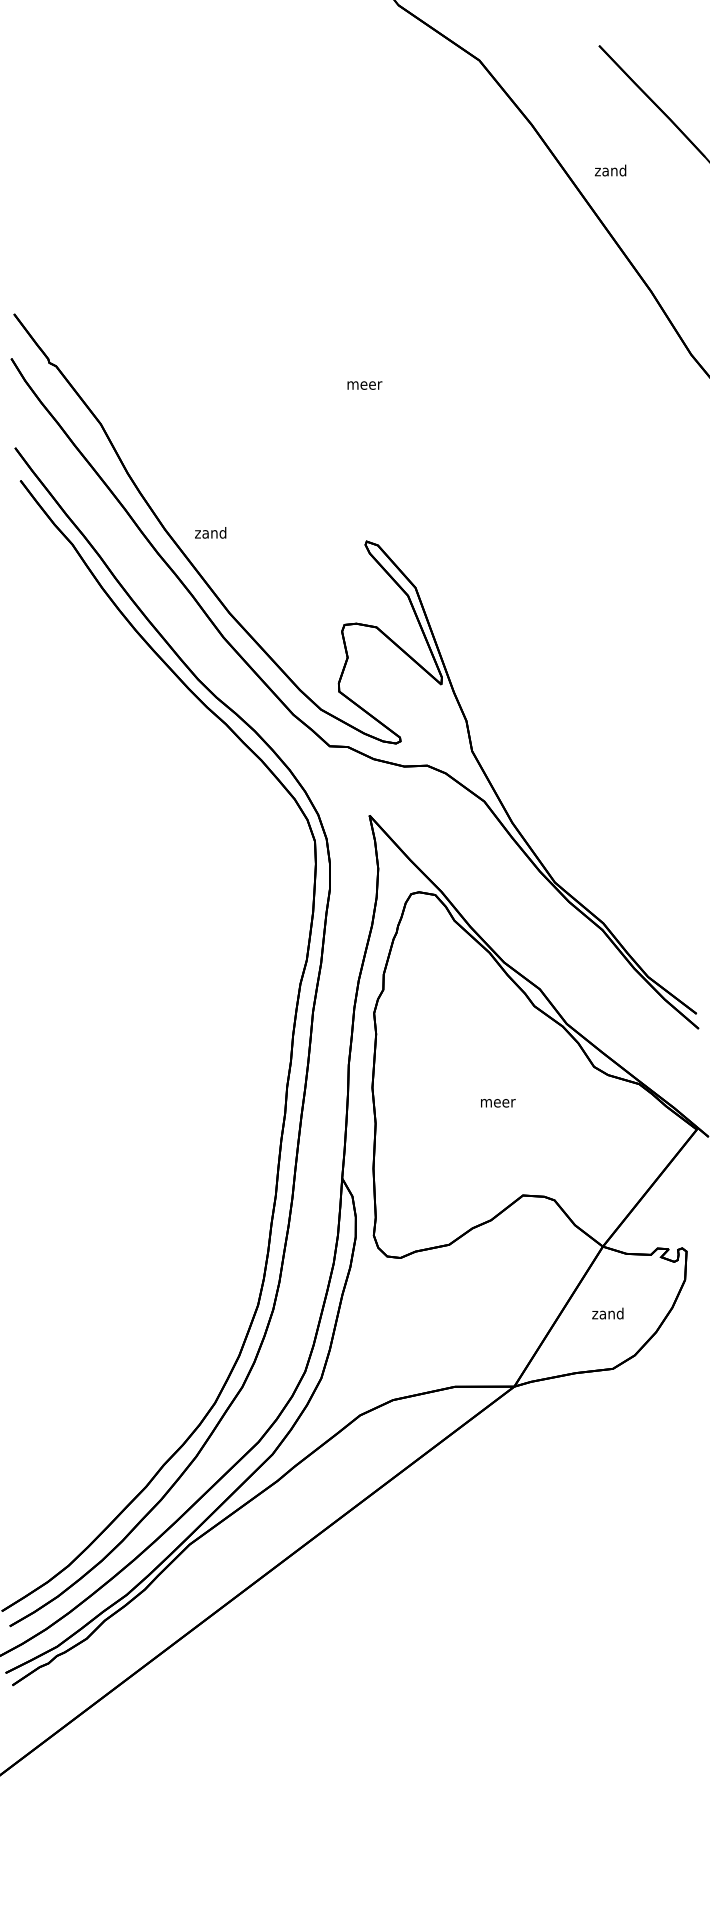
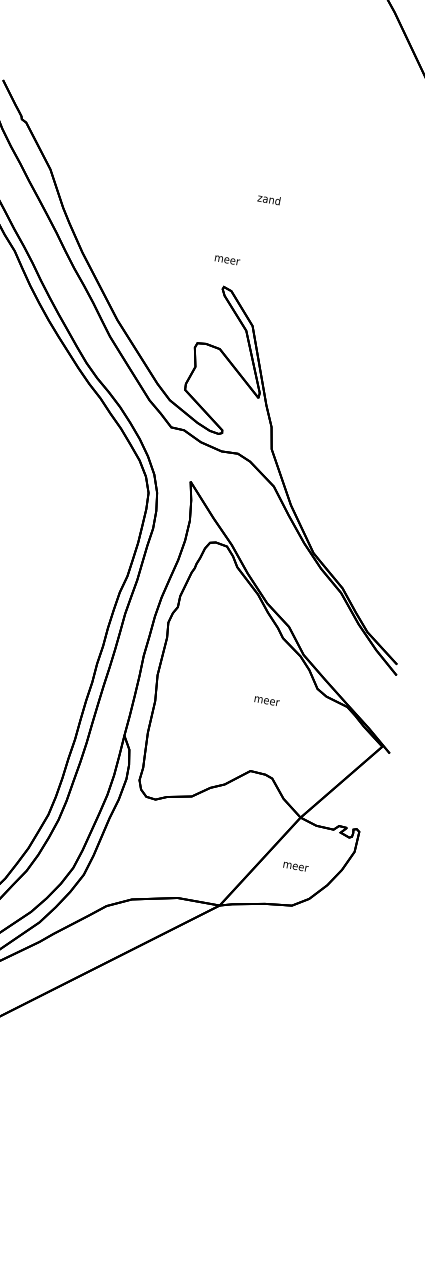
text: (364, 385) -> (227, 260), moved
text: (210, 532) -> (269, 199), moved
text: (498, 1103) -> (267, 701), moved
text: (608, 1313) -> (295, 865), zand -> meer

